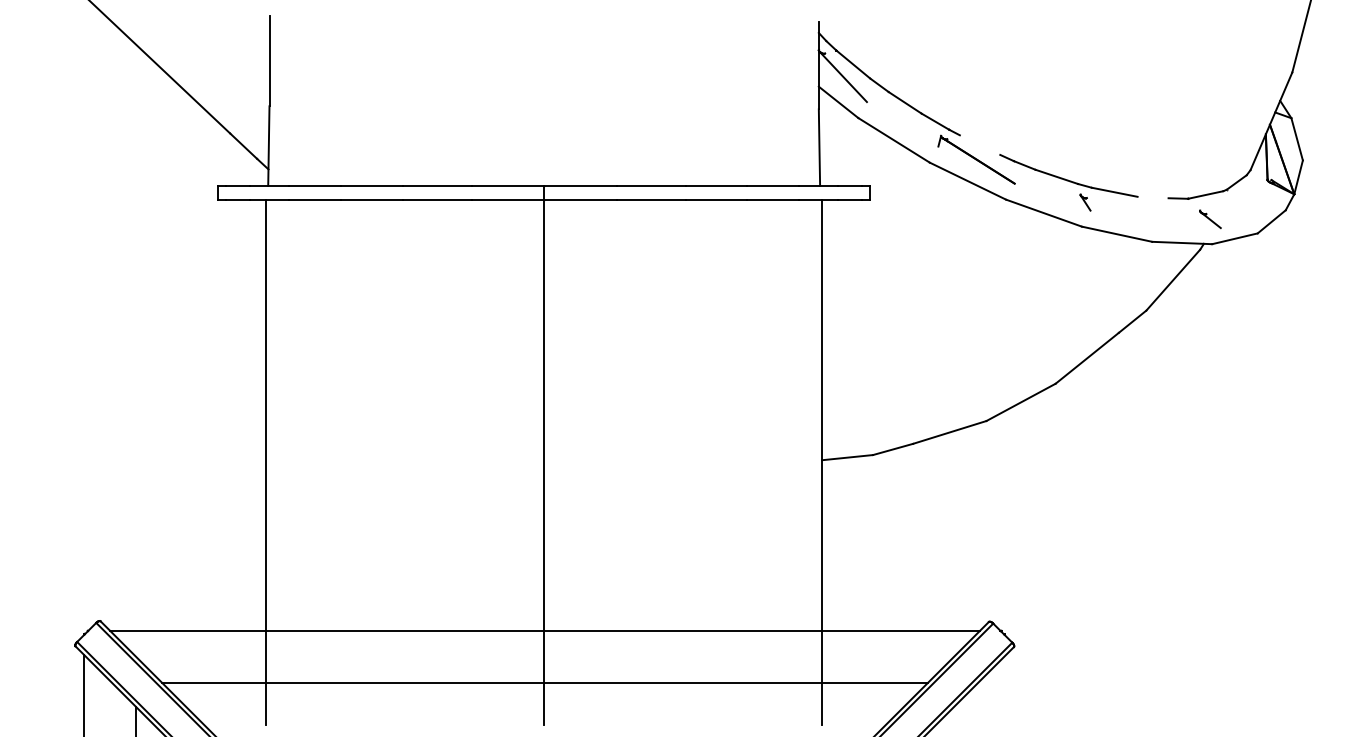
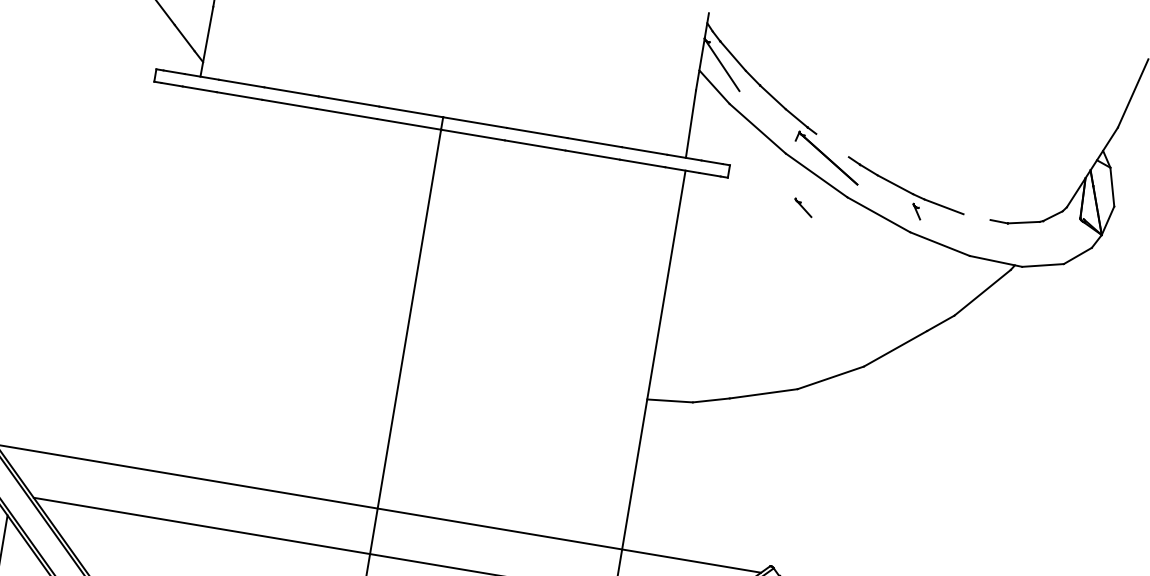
part: (1210, 219) -> (803, 207), moved
line: (266, 462) -> (158, 319), removed

